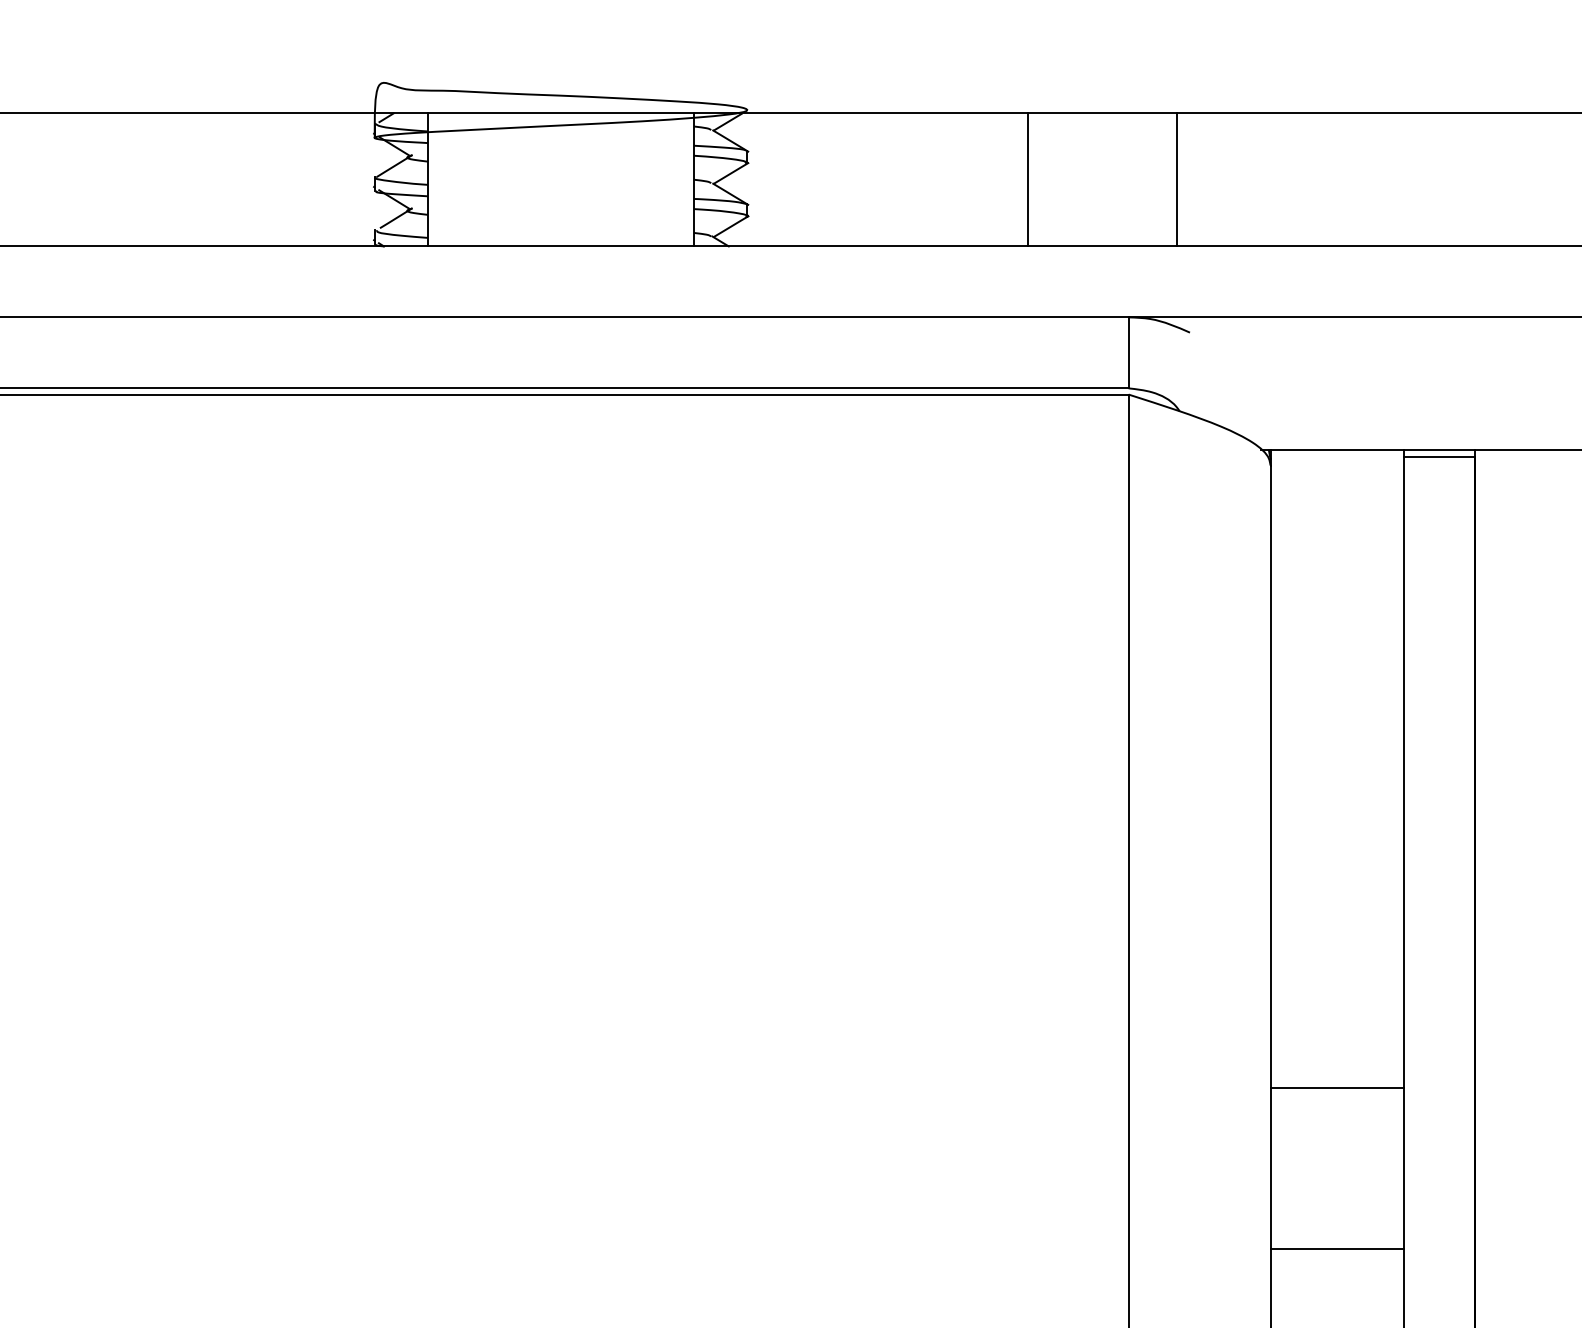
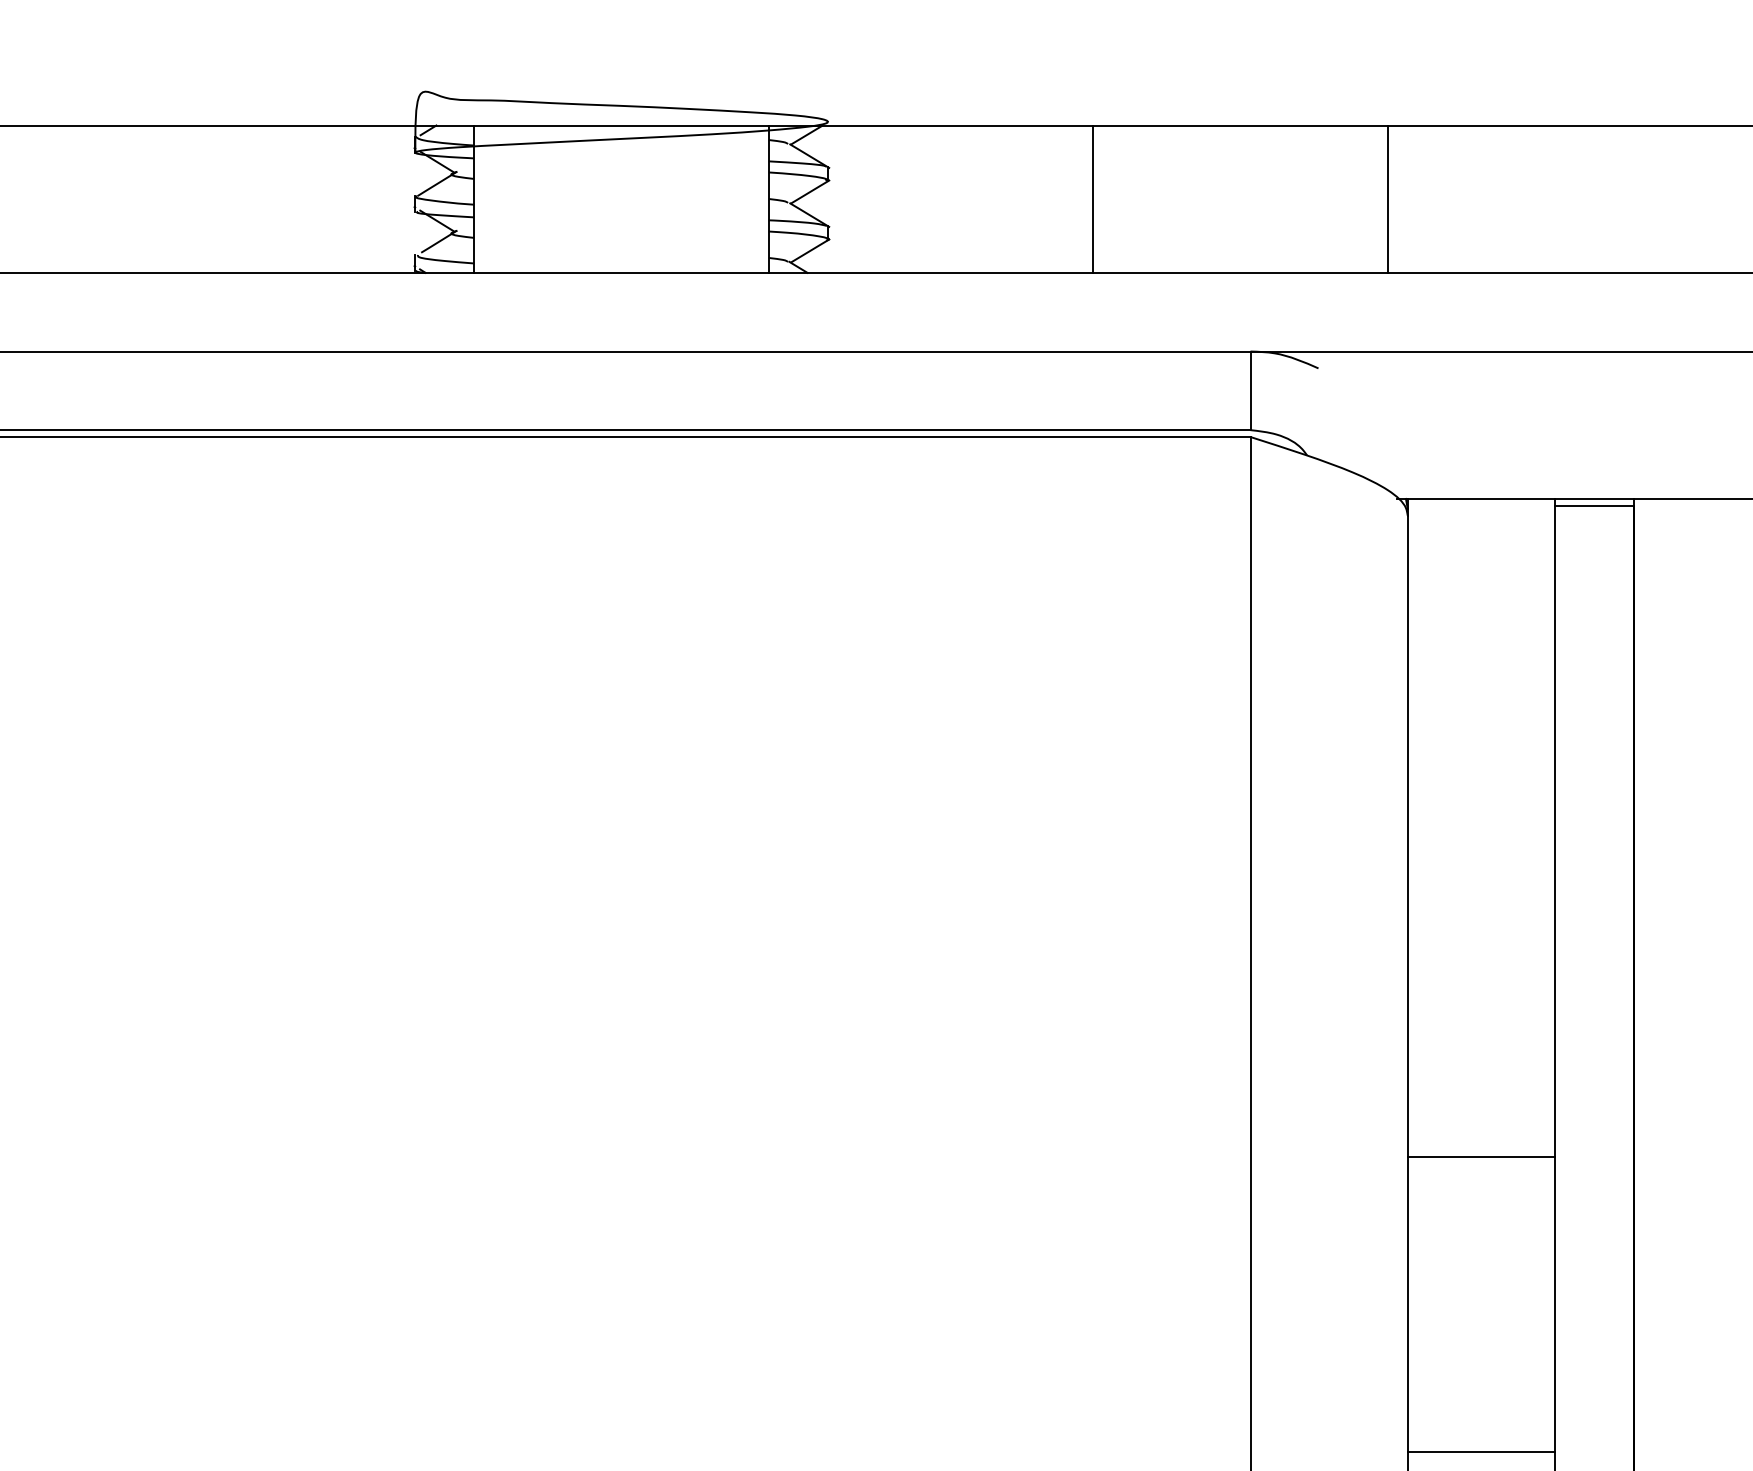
line: (1027, 179) -> (1093, 198), moved
line: (1176, 179) -> (1387, 198), moved
line: (1336, 1087) -> (1480, 1157), moved
line: (1336, 1248) -> (1480, 1451), moved

